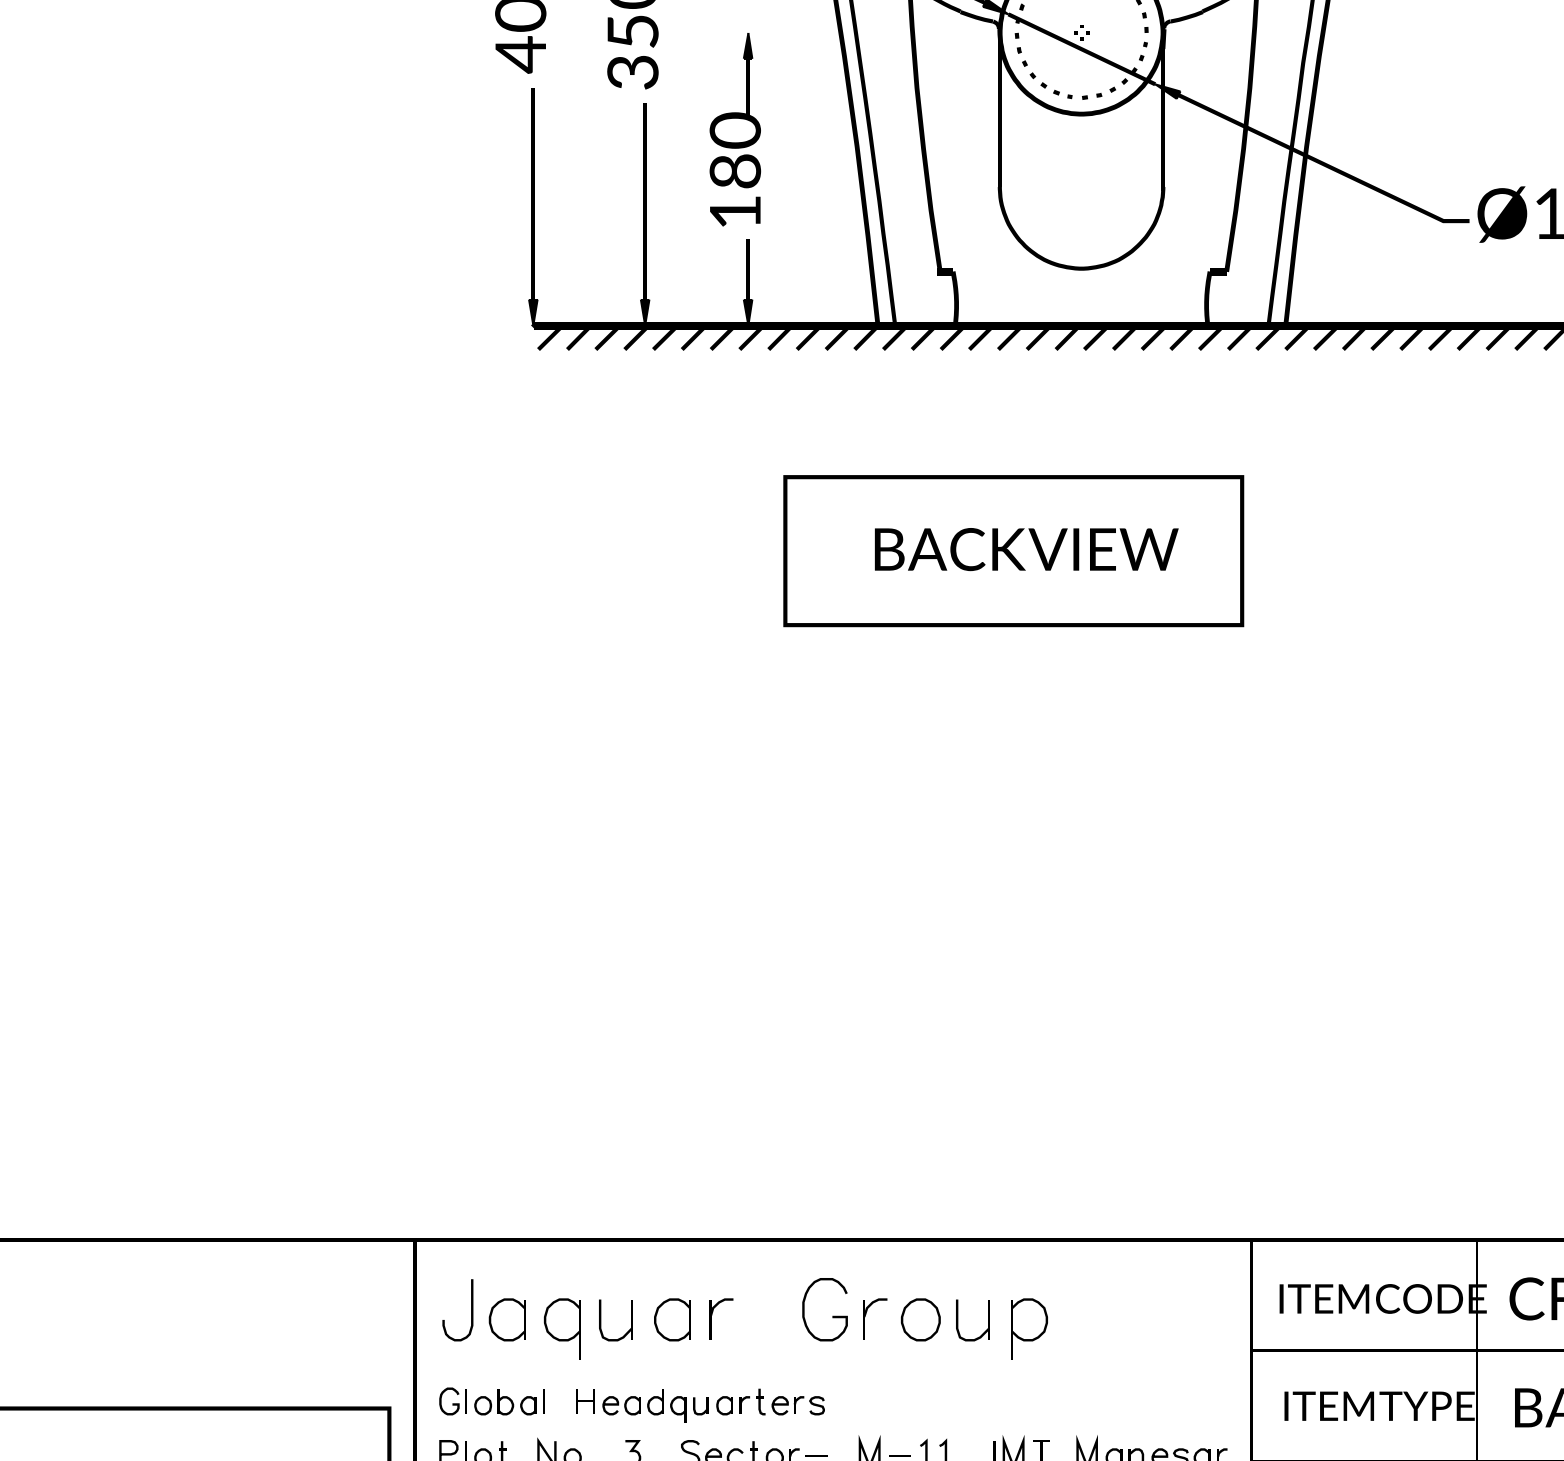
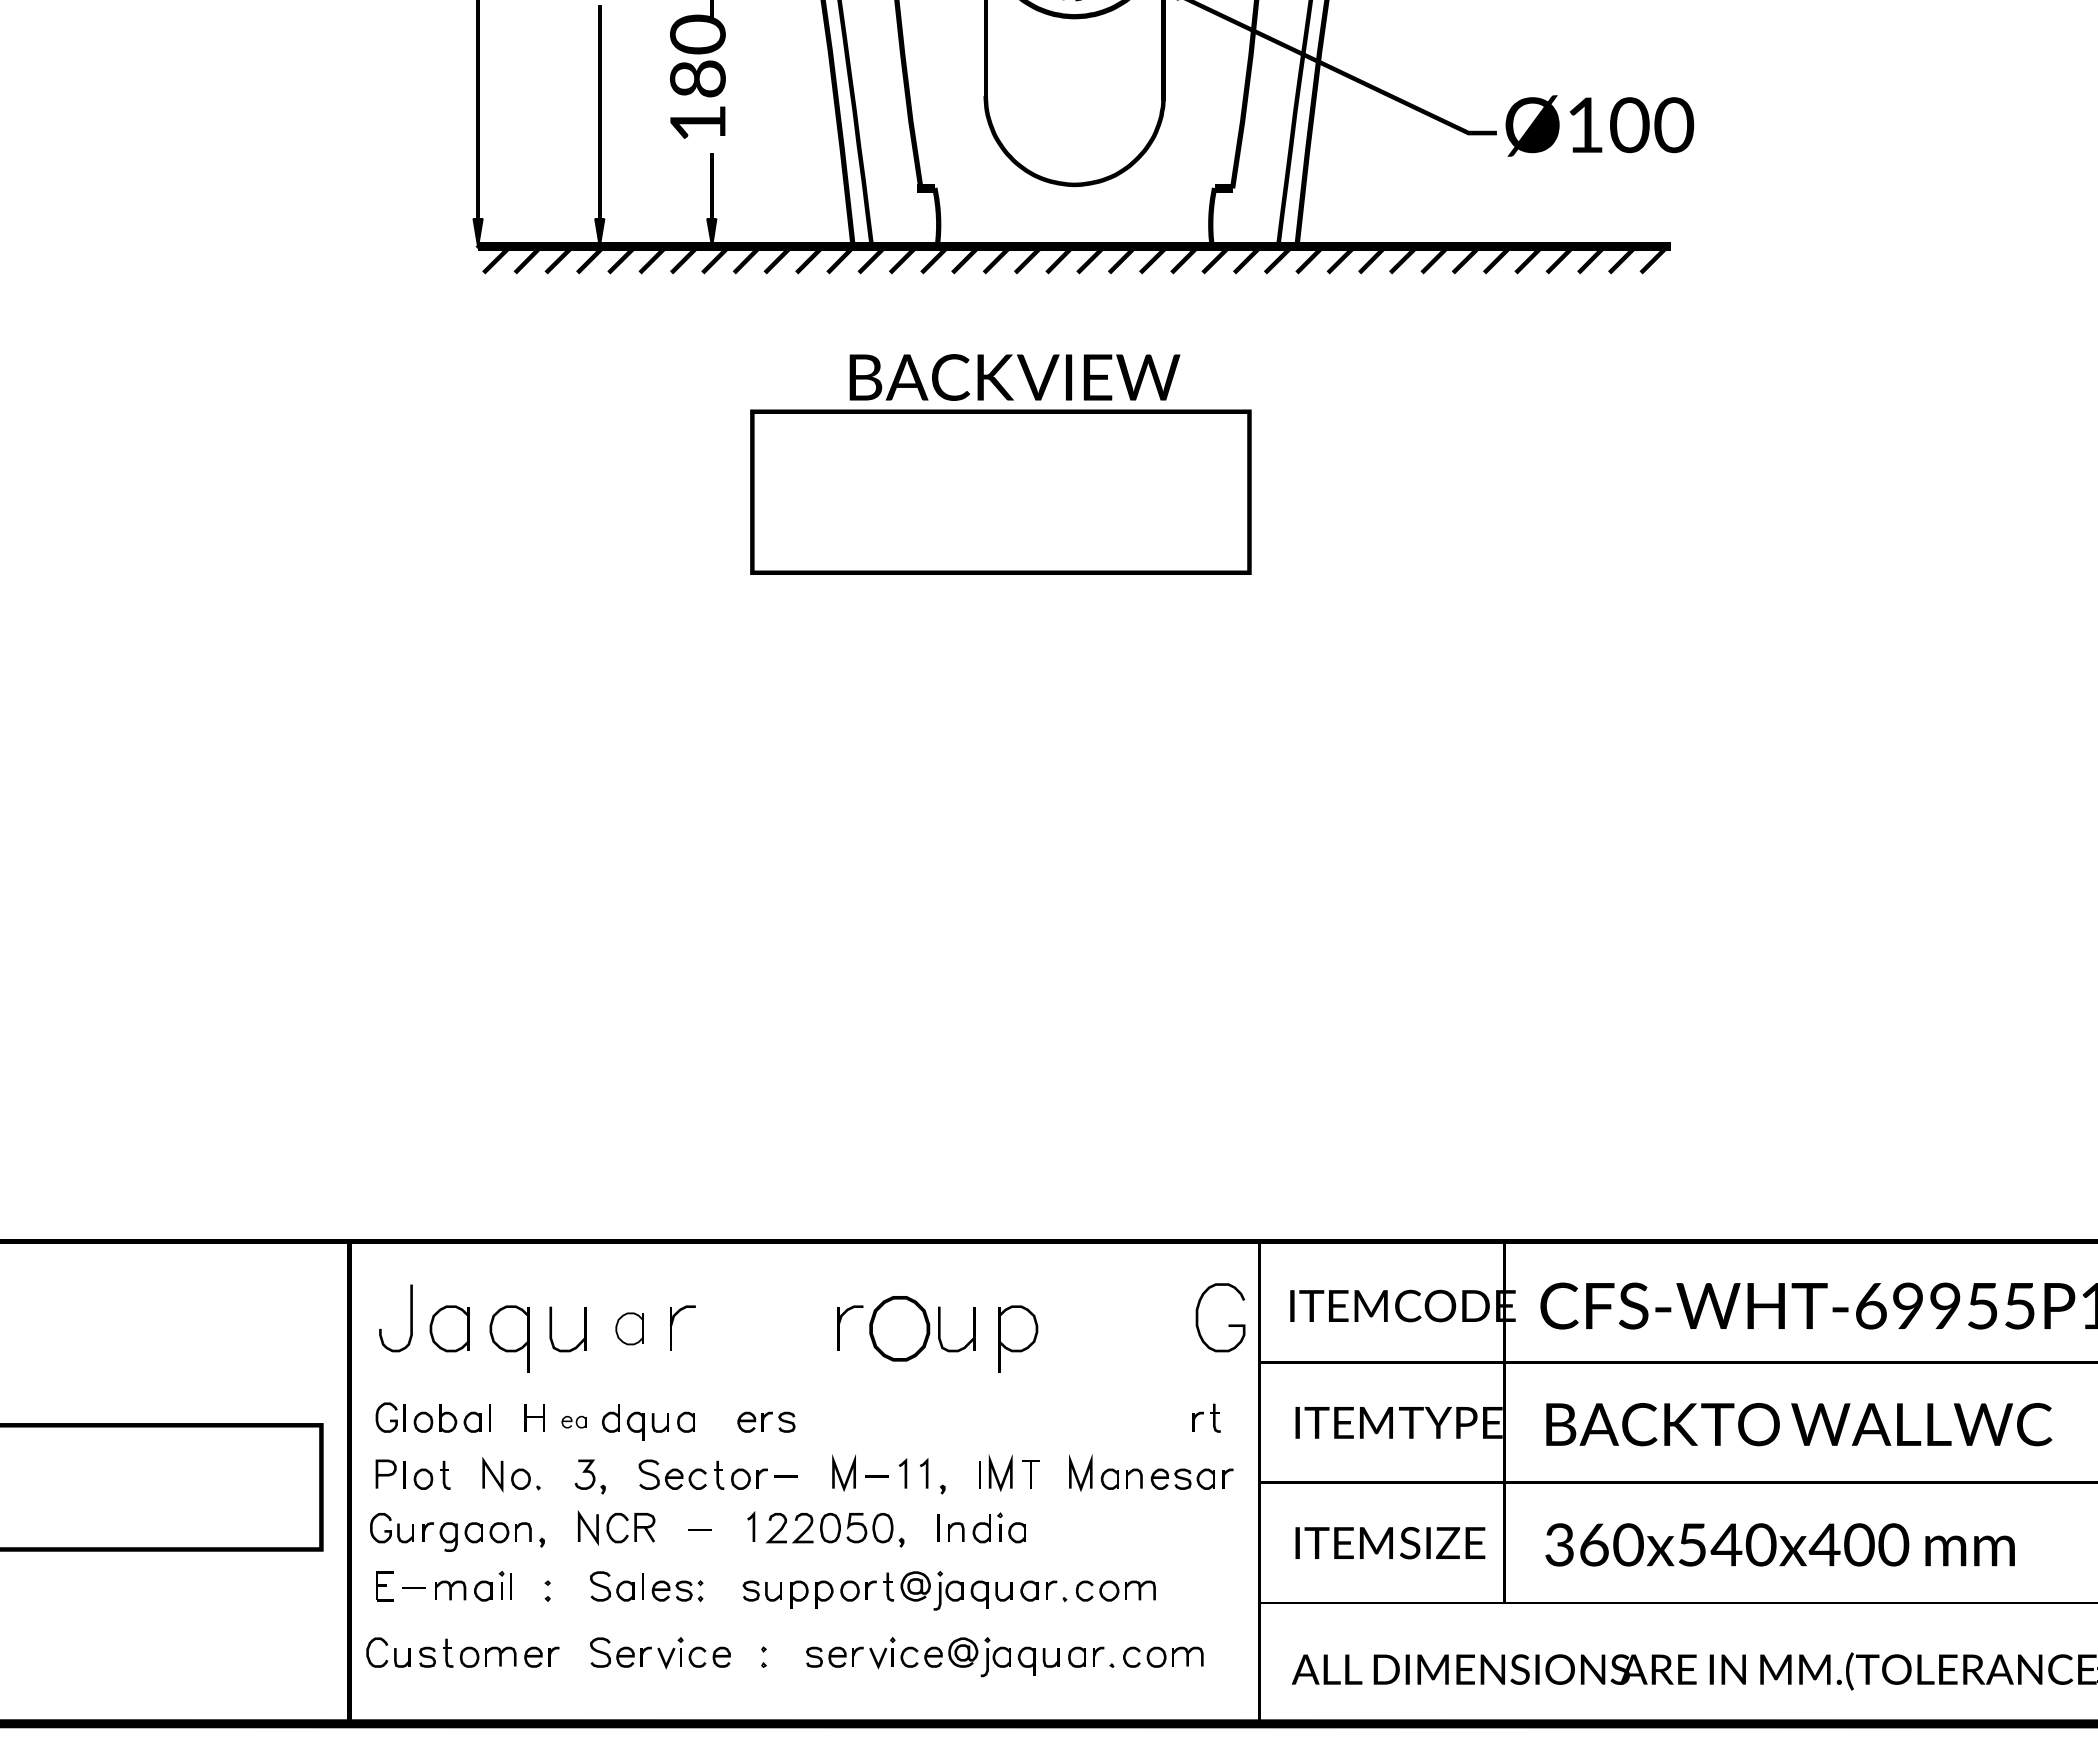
text: (1026, 549) -> (1014, 377), moved
curve: (832, 1315) -> (1228, 1324), moved
part: (672, 1319) -> (629, 1328), size x0.7
part: (920, 1319) -> (899, 1328), size x1.4
part: (752, 1401) -> (1206, 1417), moved
part: (621, 1405) -> (573, 1421), size x0.6

